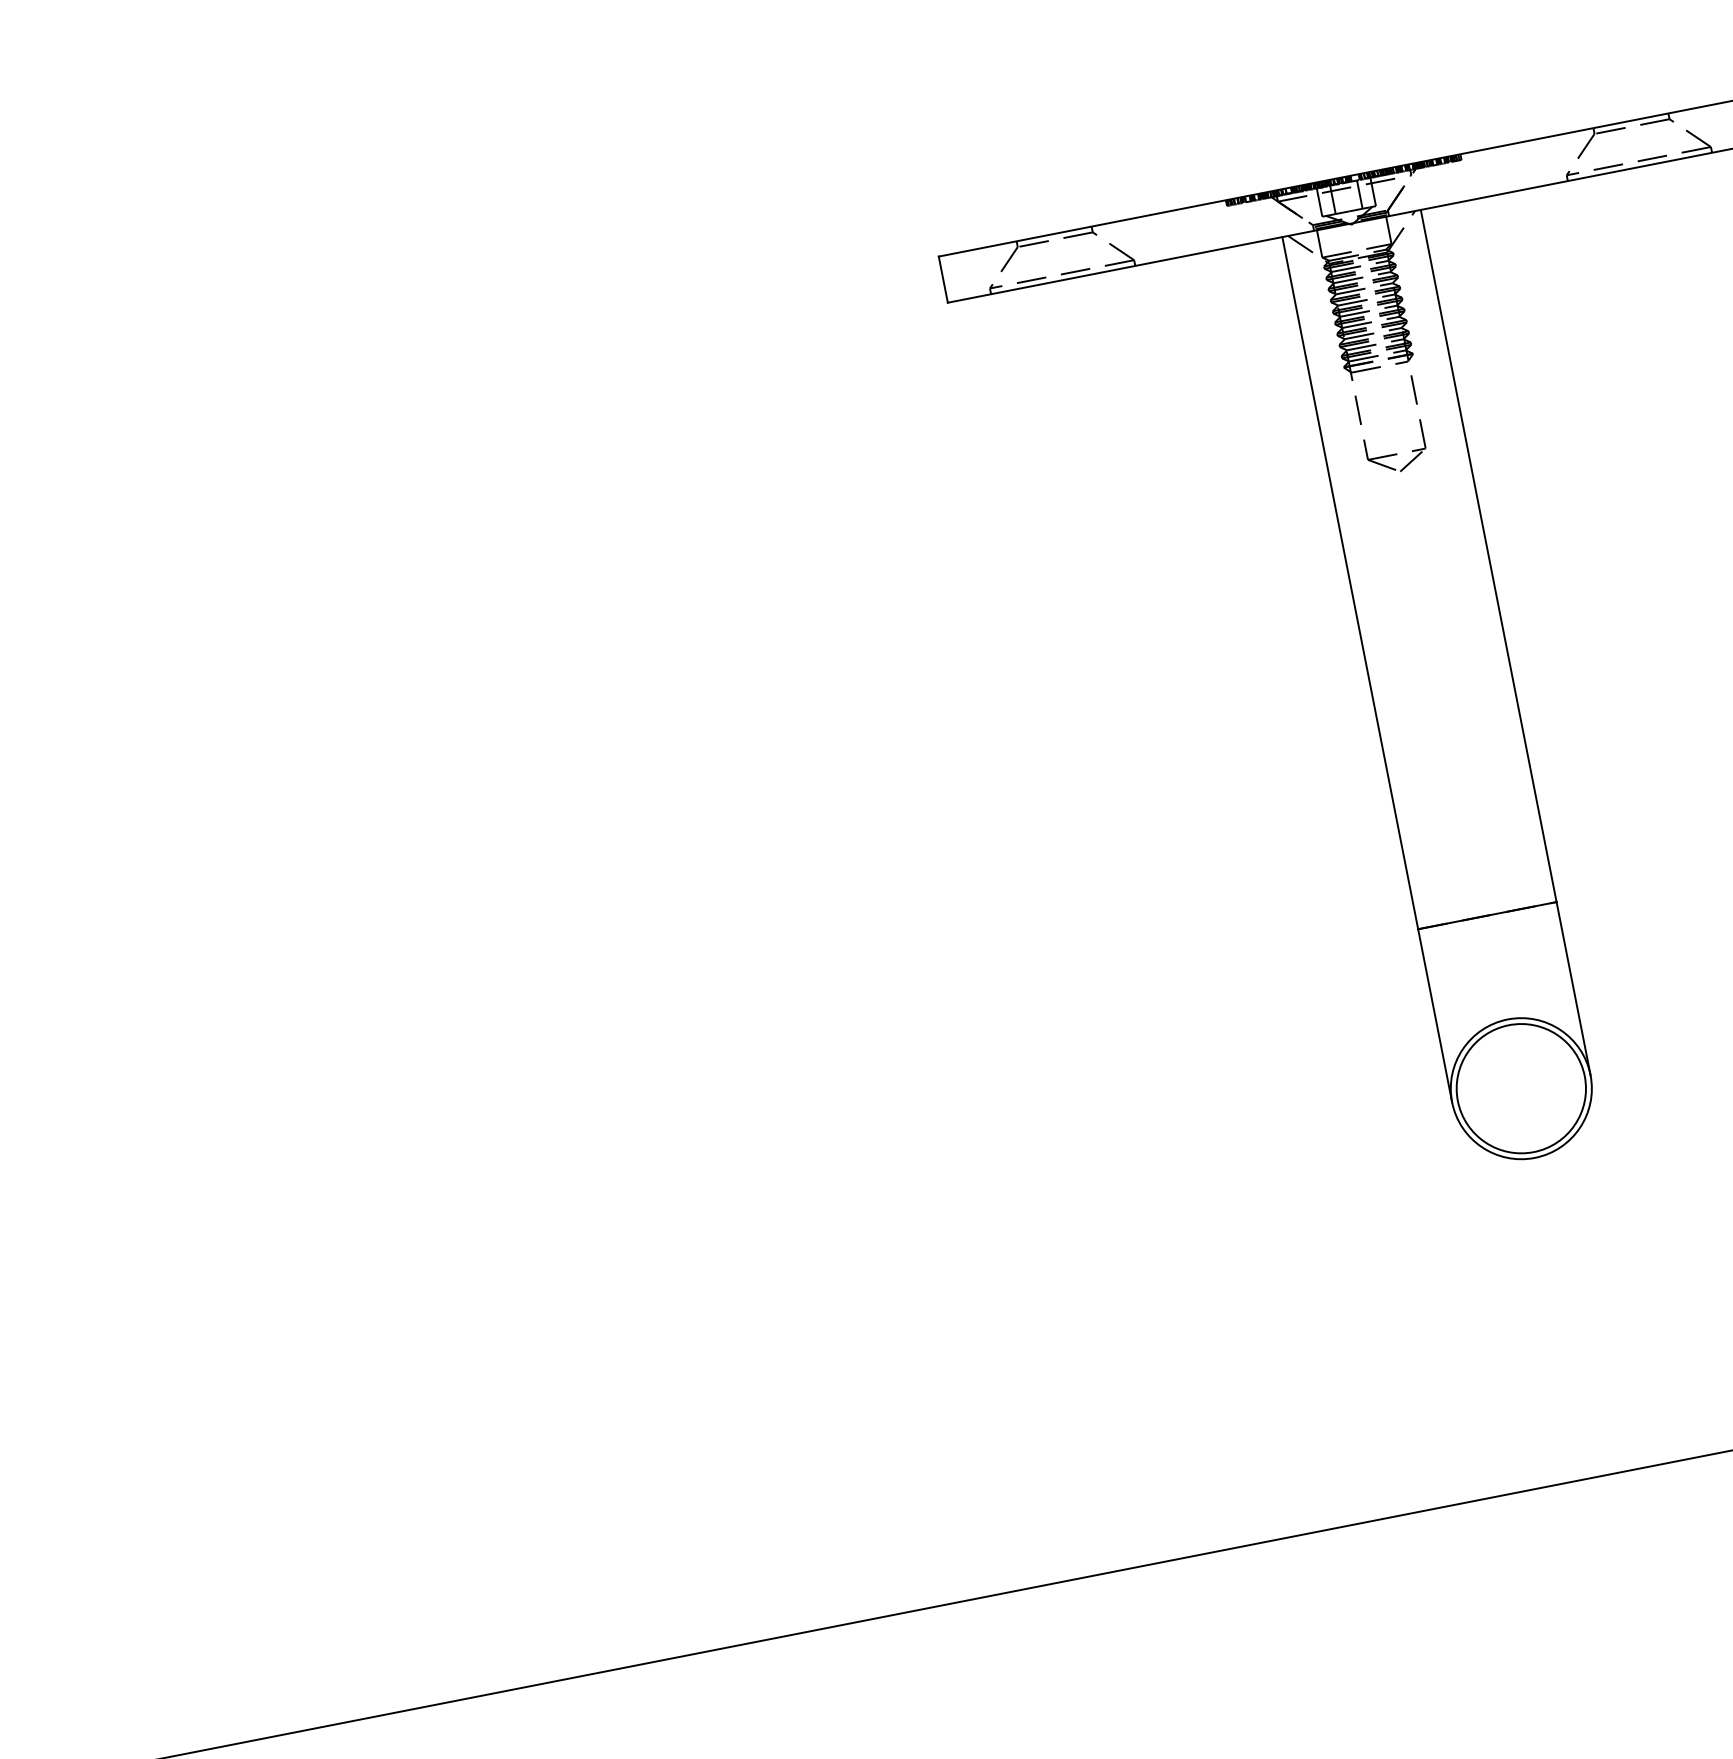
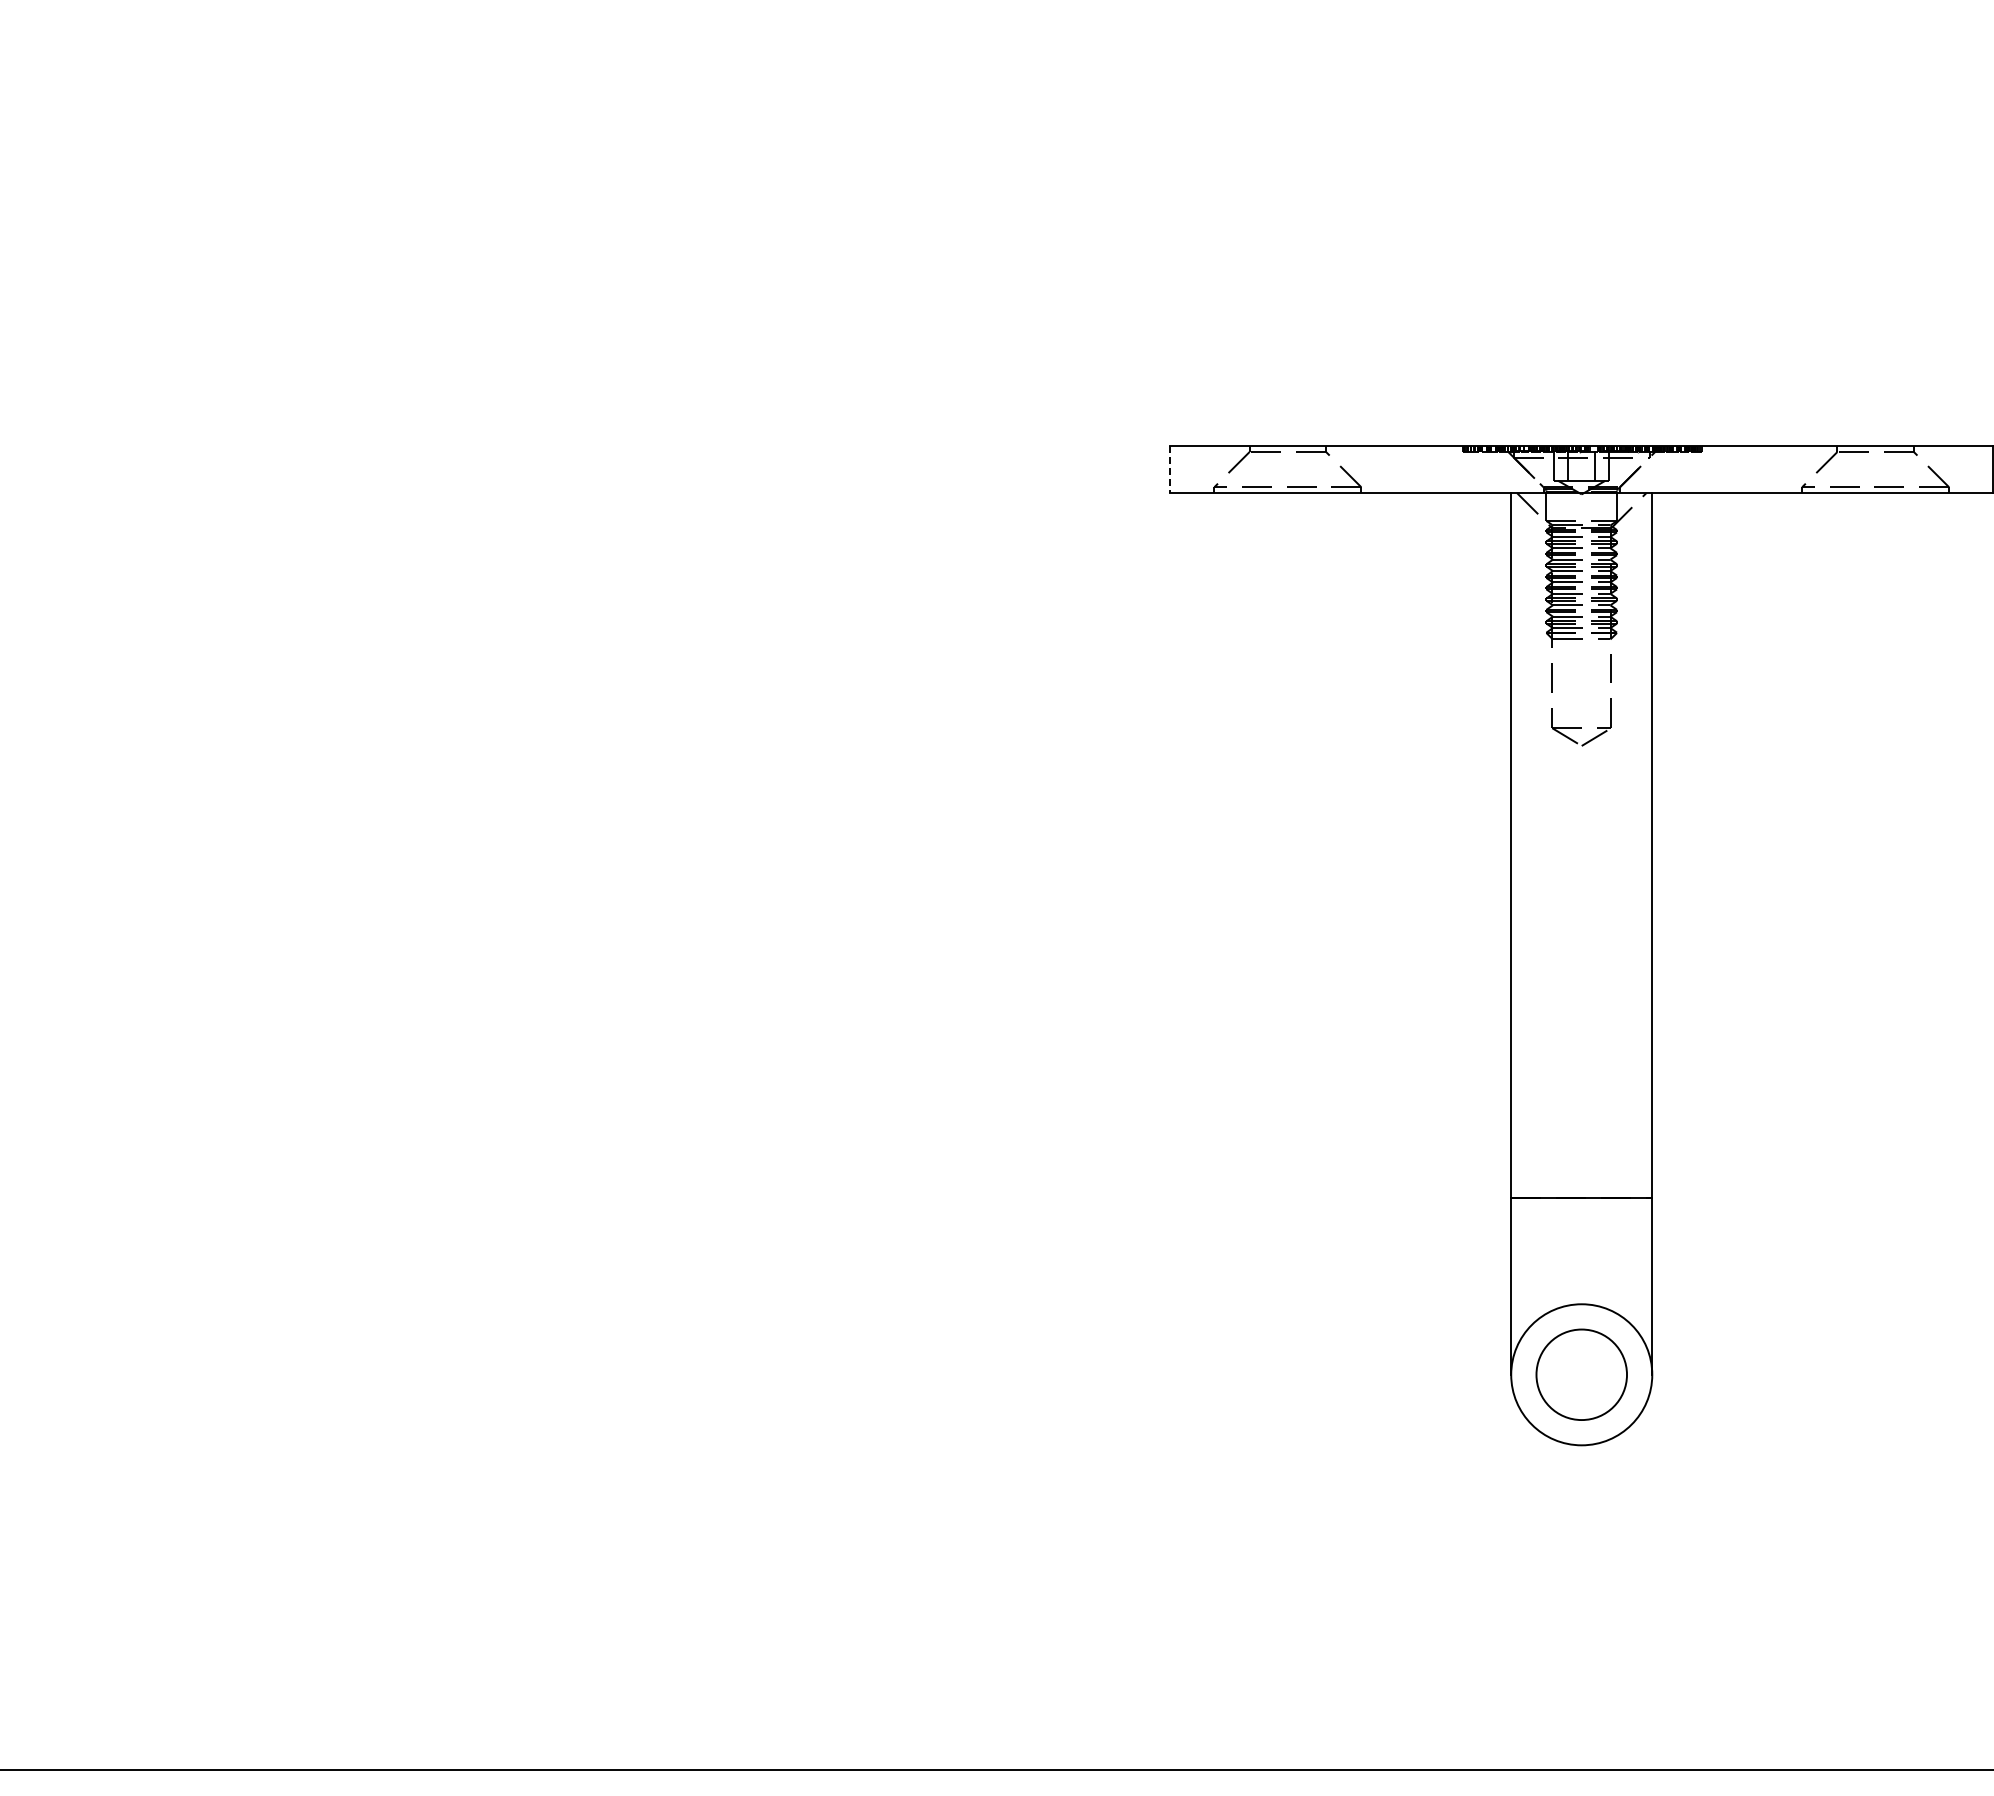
line: (943, 279) -> (1170, 469), solid -> dashed
circle: (1521, 1088) -> (1581, 1374), size x0.7

